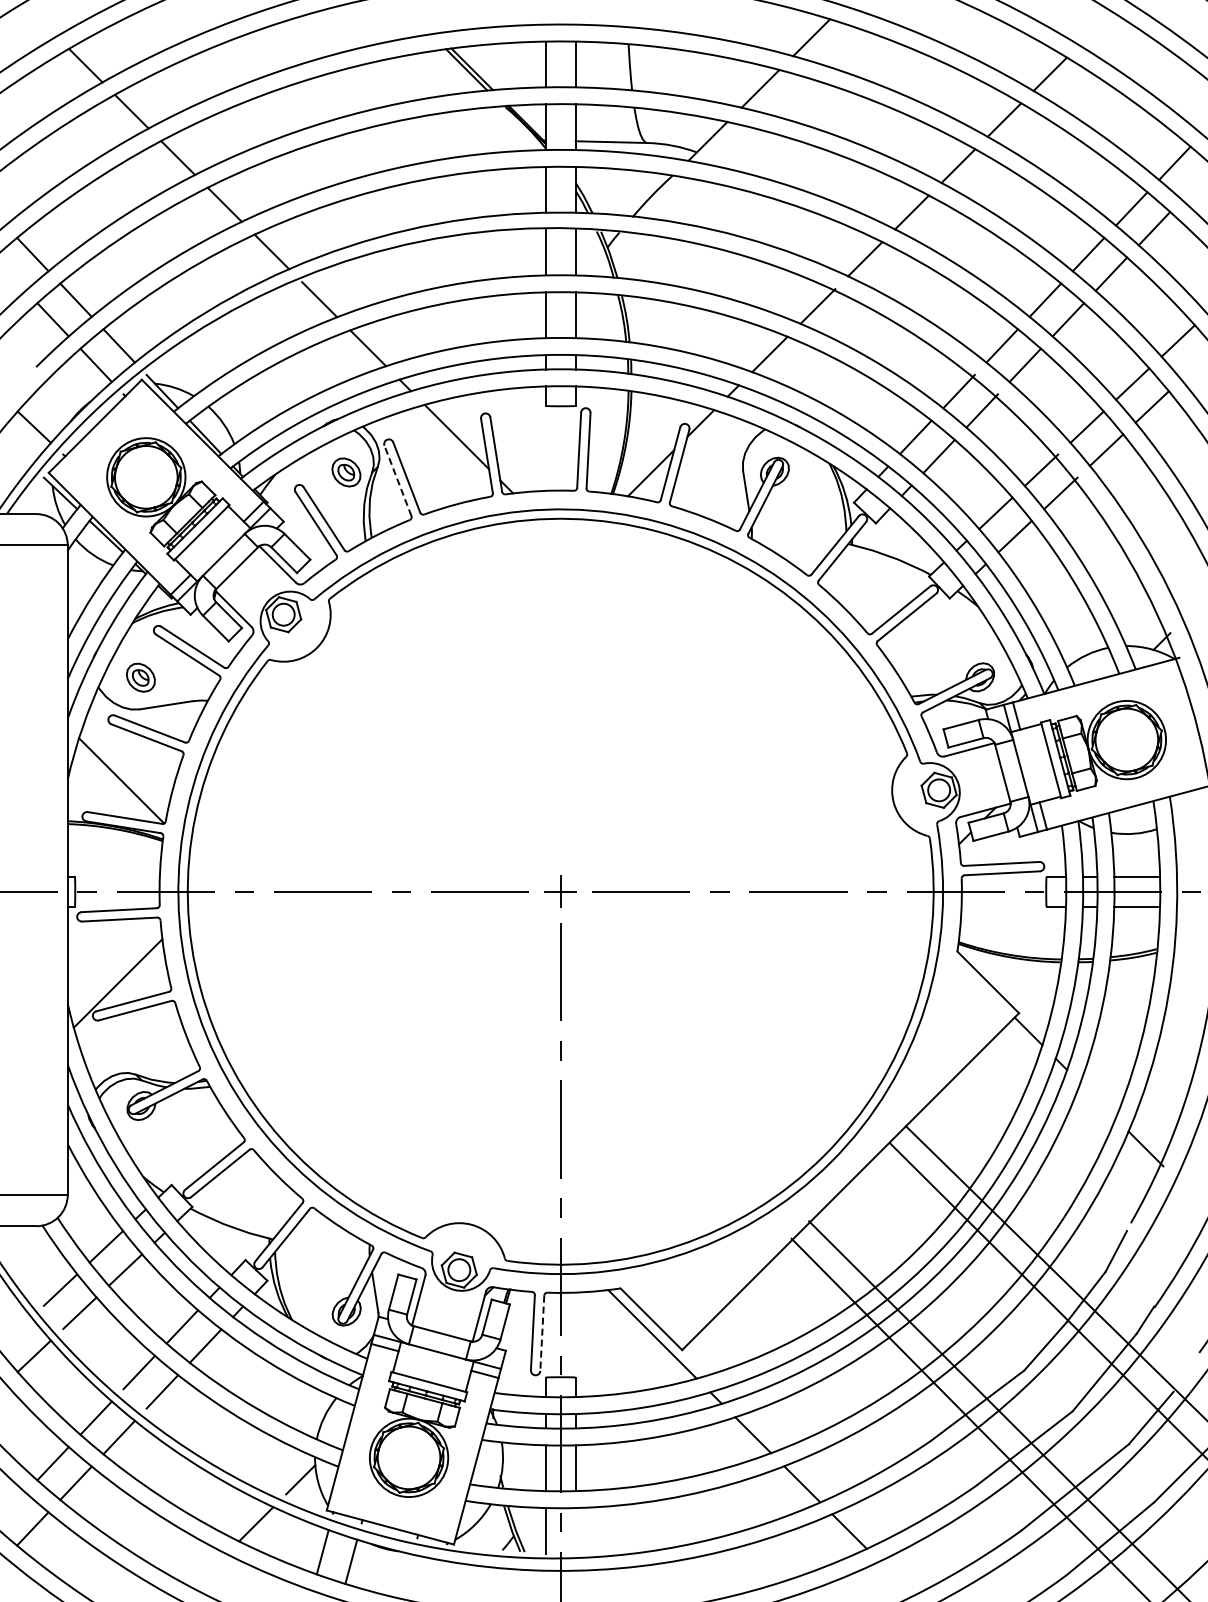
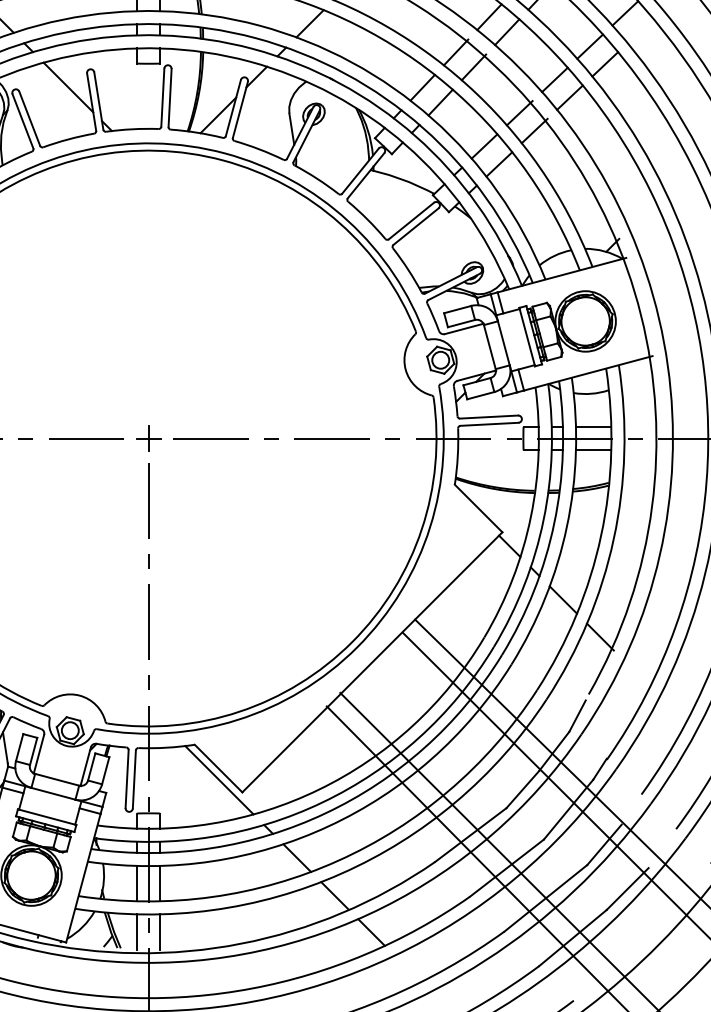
line: (397, 480) -> (22, 121), dashed -> solid
line: (1097, 1100) -> (562, 599), added
line: (542, 1333) -> (134, 779), dashed -> solid
line: (575, 1530) -> (160, 931), added

